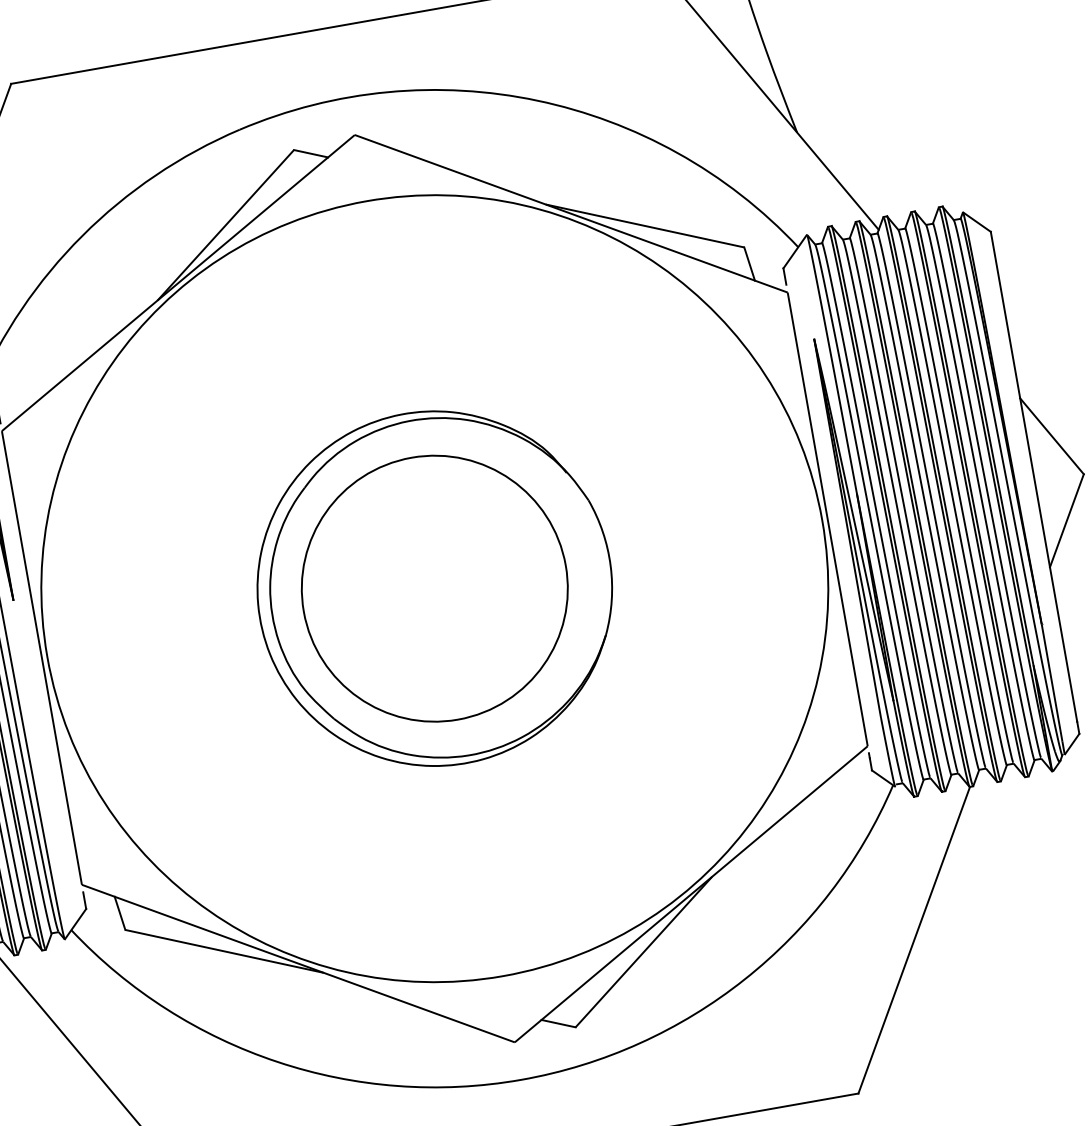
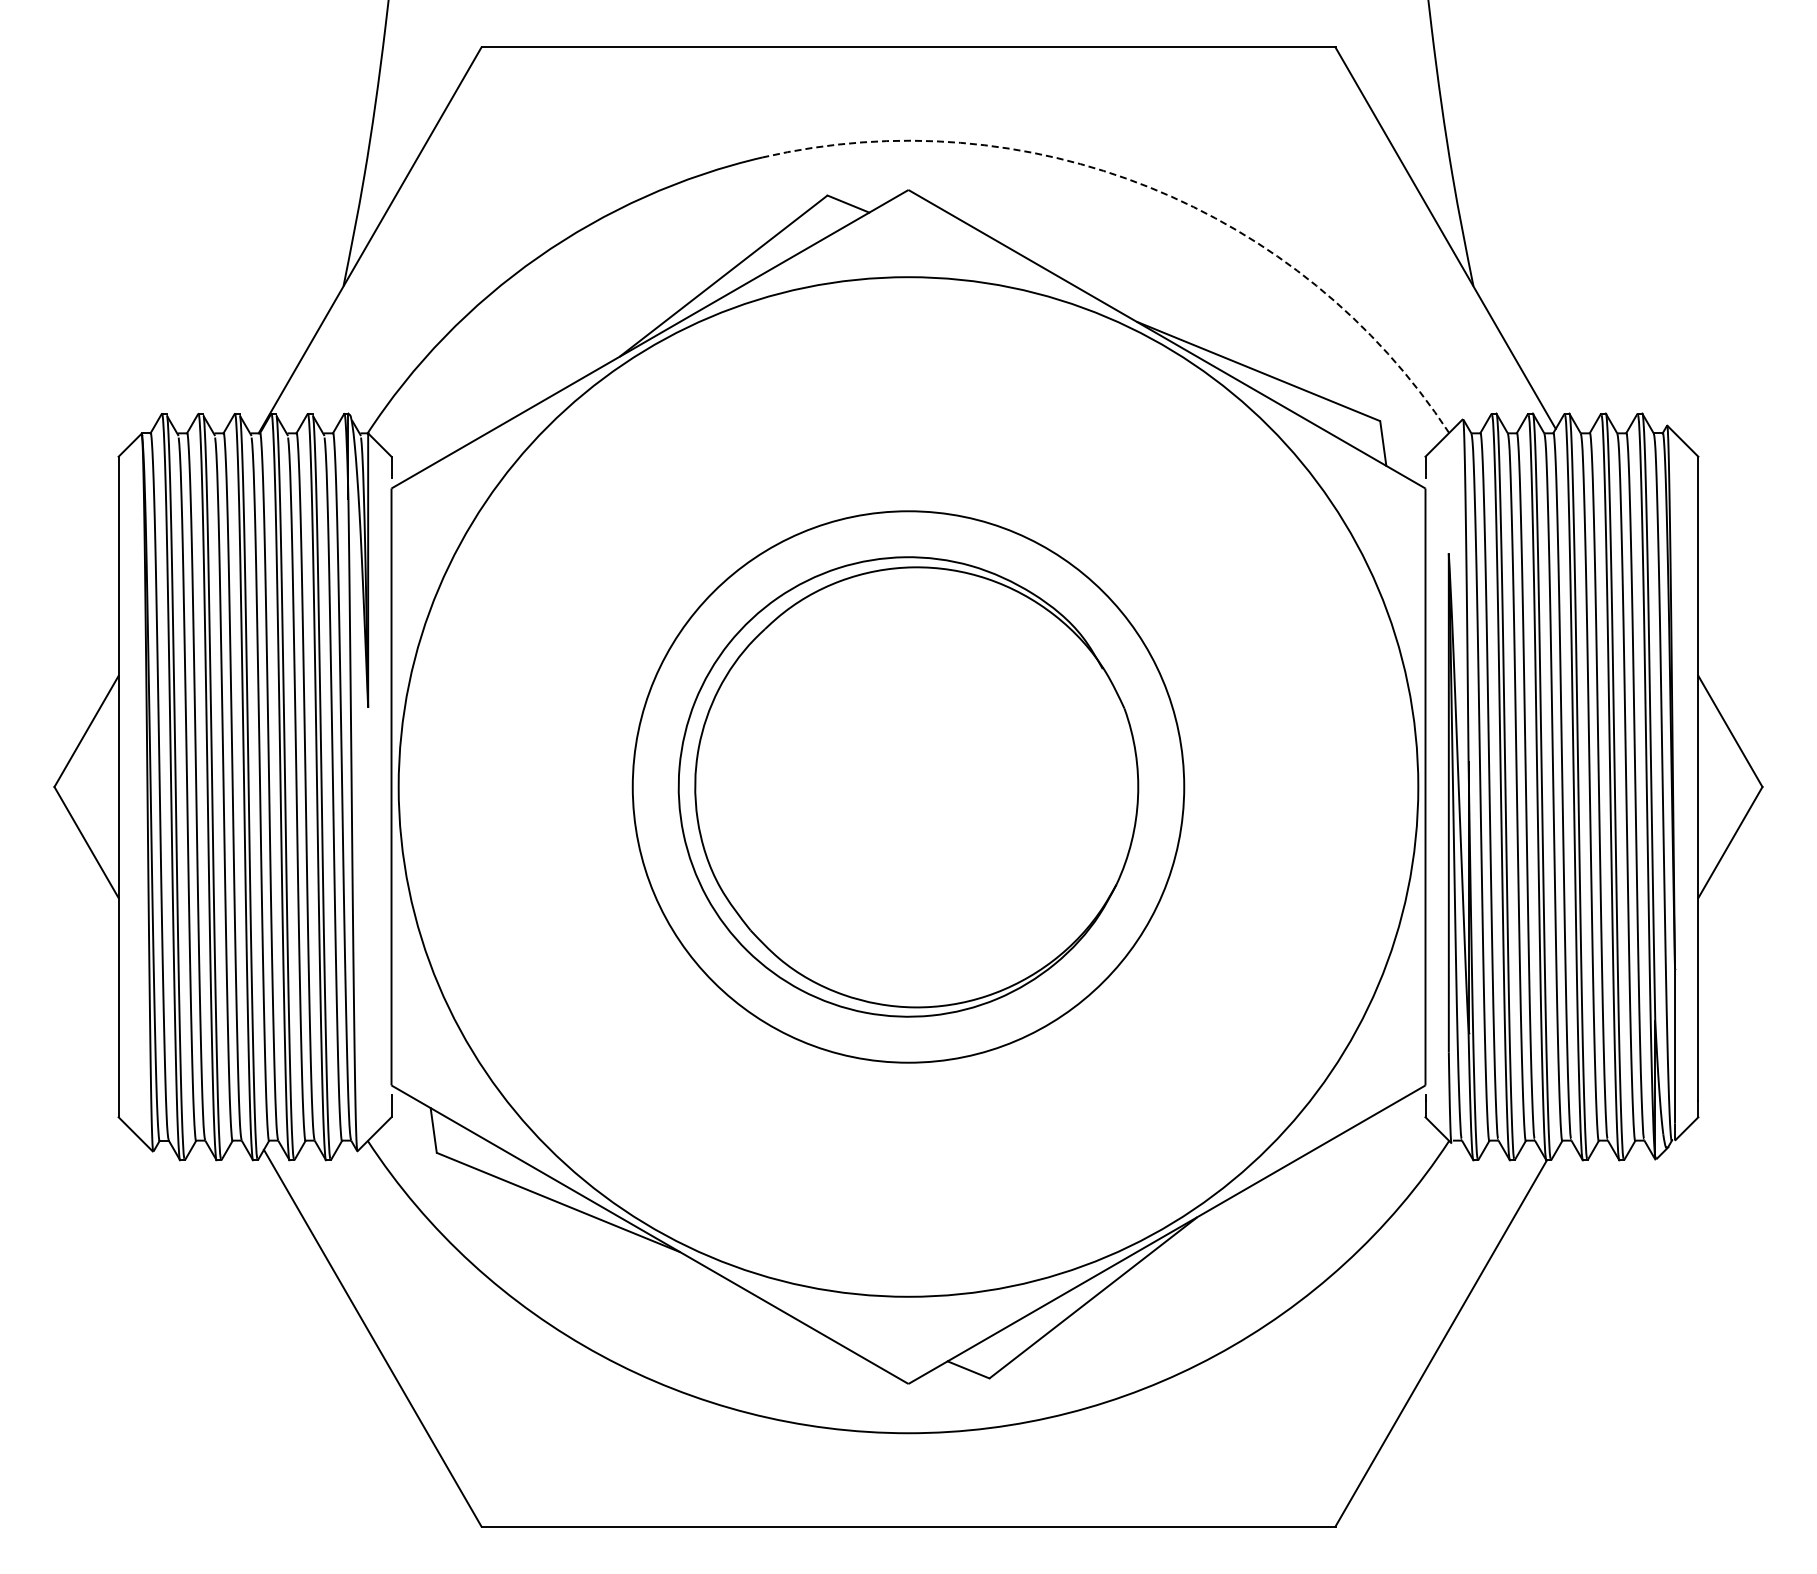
arc: (537, 100) -> (1149, 187), solid -> dashed
circle: (434, 588) -> (908, 786), size x1.6

